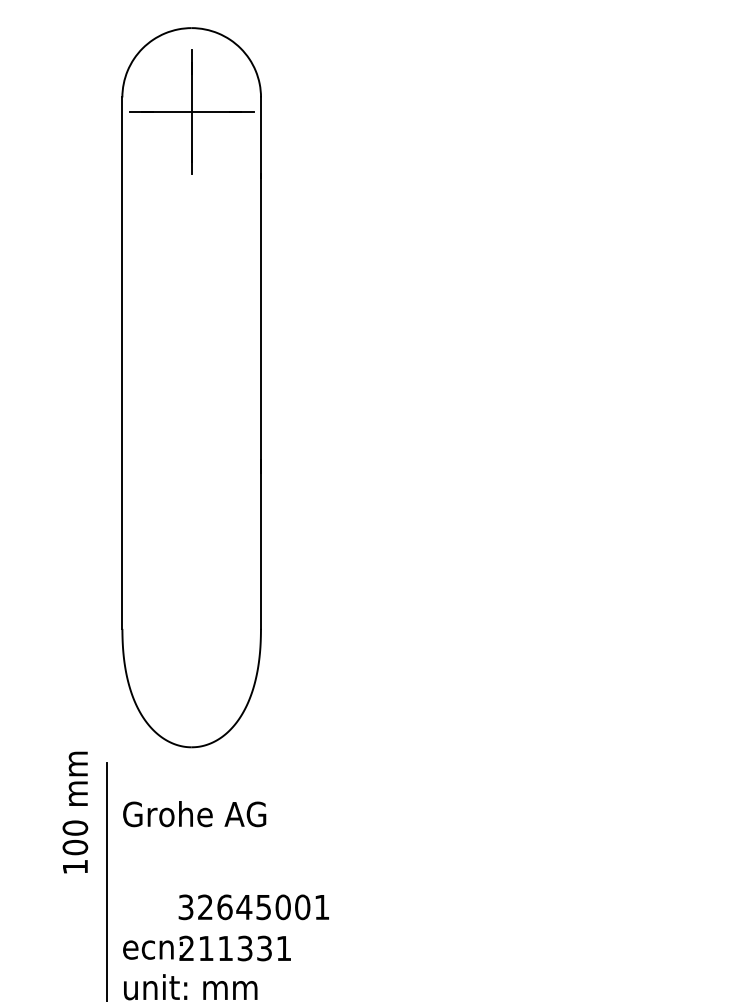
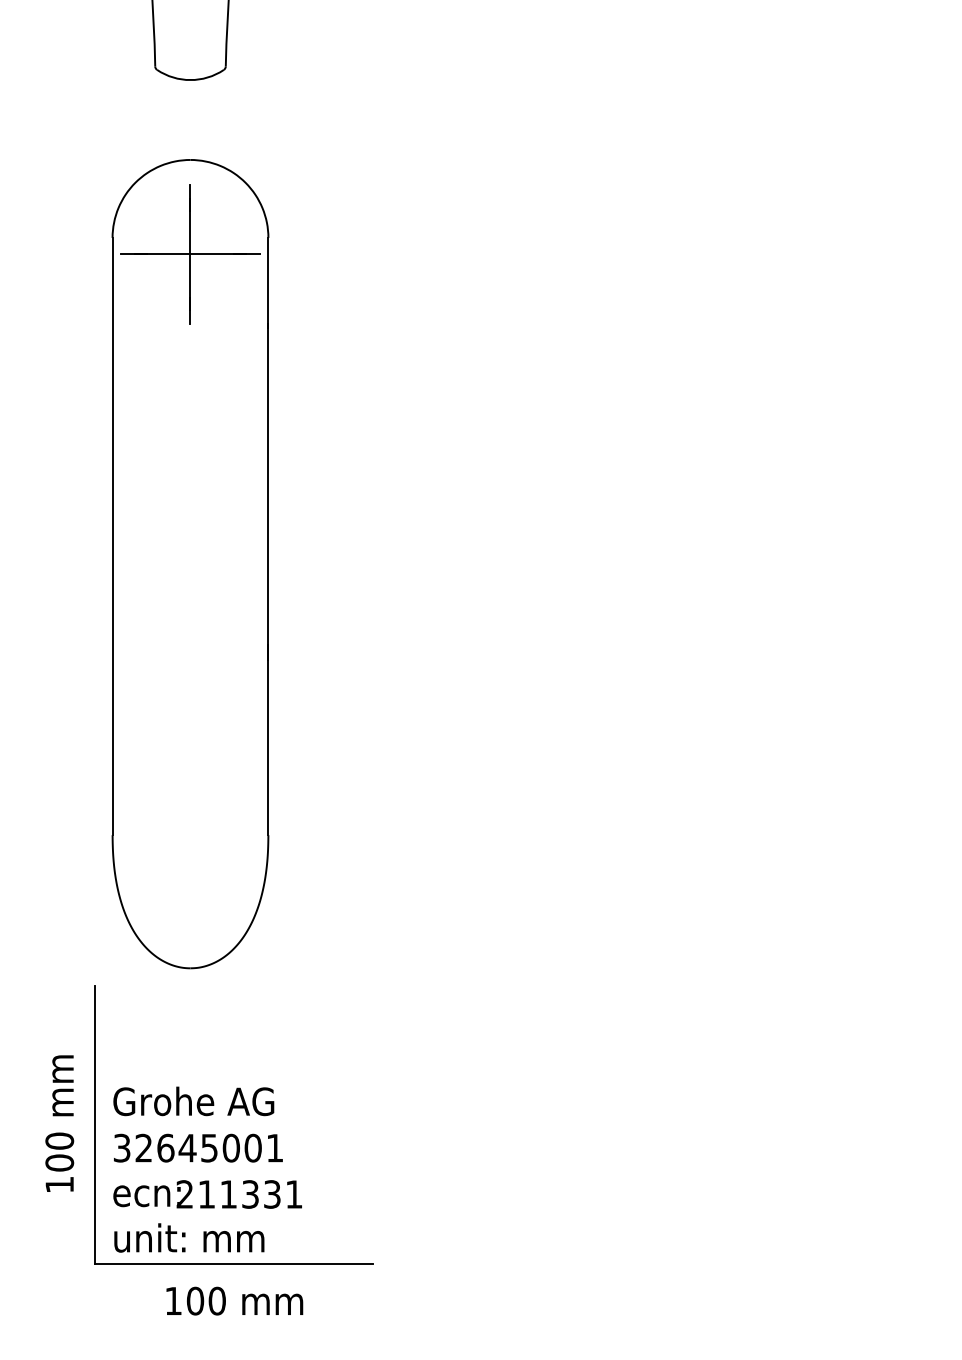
text: (75, 812) -> (59, 1123), moved
text: (194, 814) -> (193, 1101), moved
text: (253, 906) -> (198, 1147), moved

